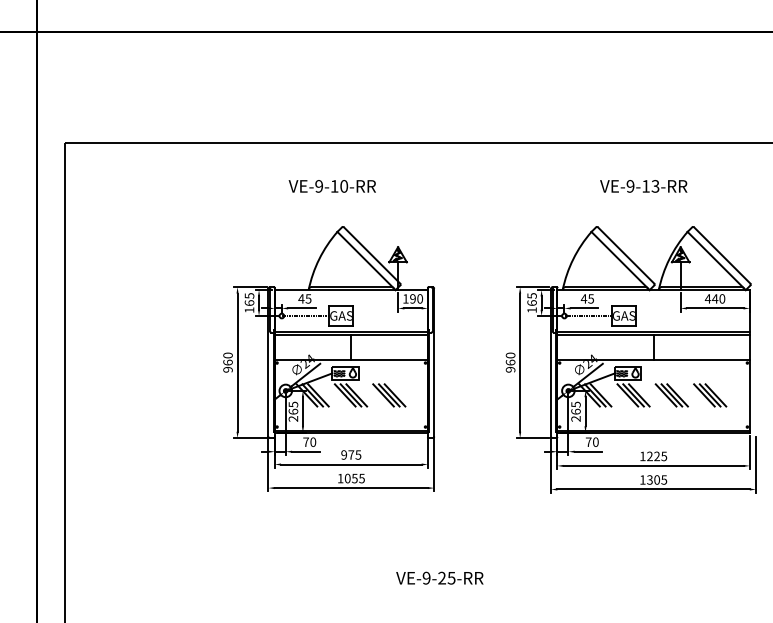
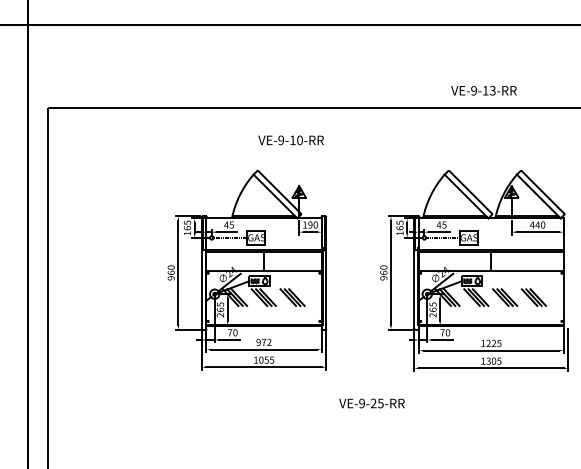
text: (331, 186) -> (290, 140), moved
text: (643, 186) -> (483, 90), moved
text: (358, 454) -> (269, 342), 975 -> 972
text: (439, 577) -> (371, 402), moved

